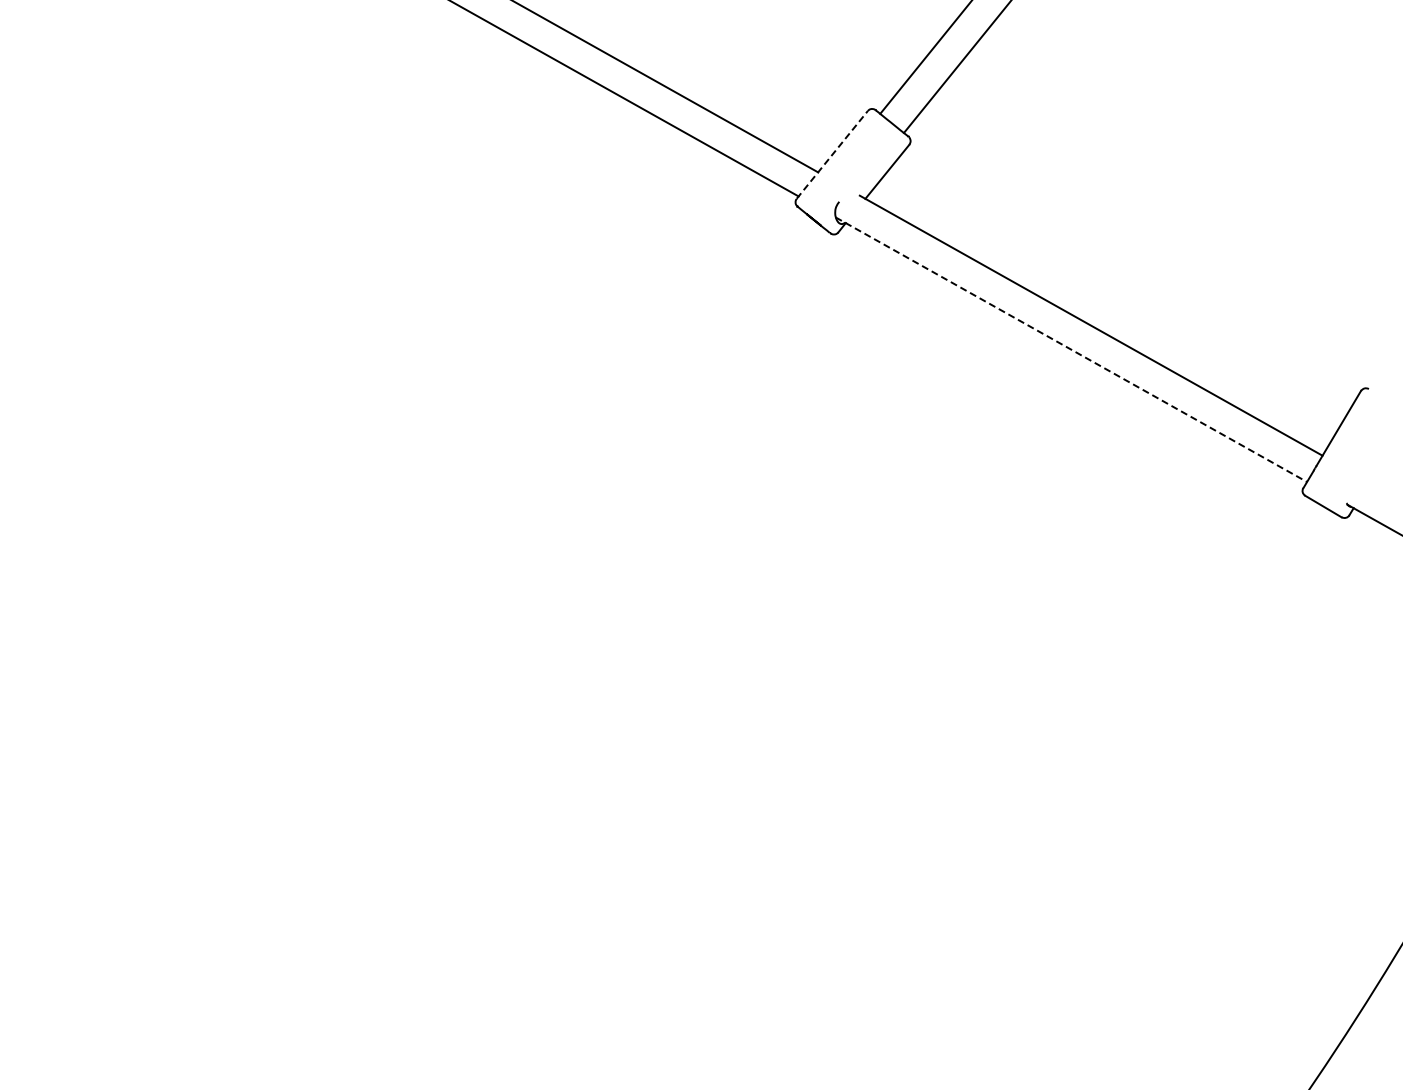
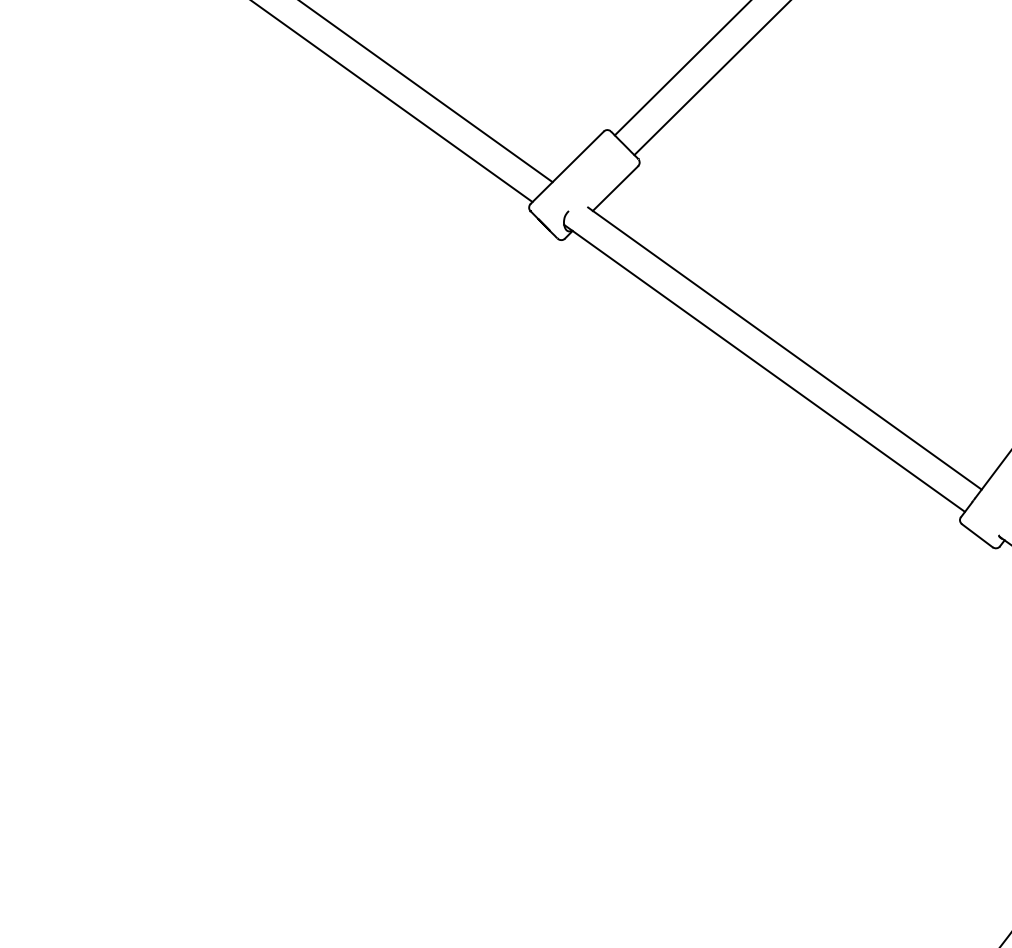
line: (832, 154) -> (567, 167), dashed -> solid
line: (1071, 349) -> (764, 368), dashed -> solid

